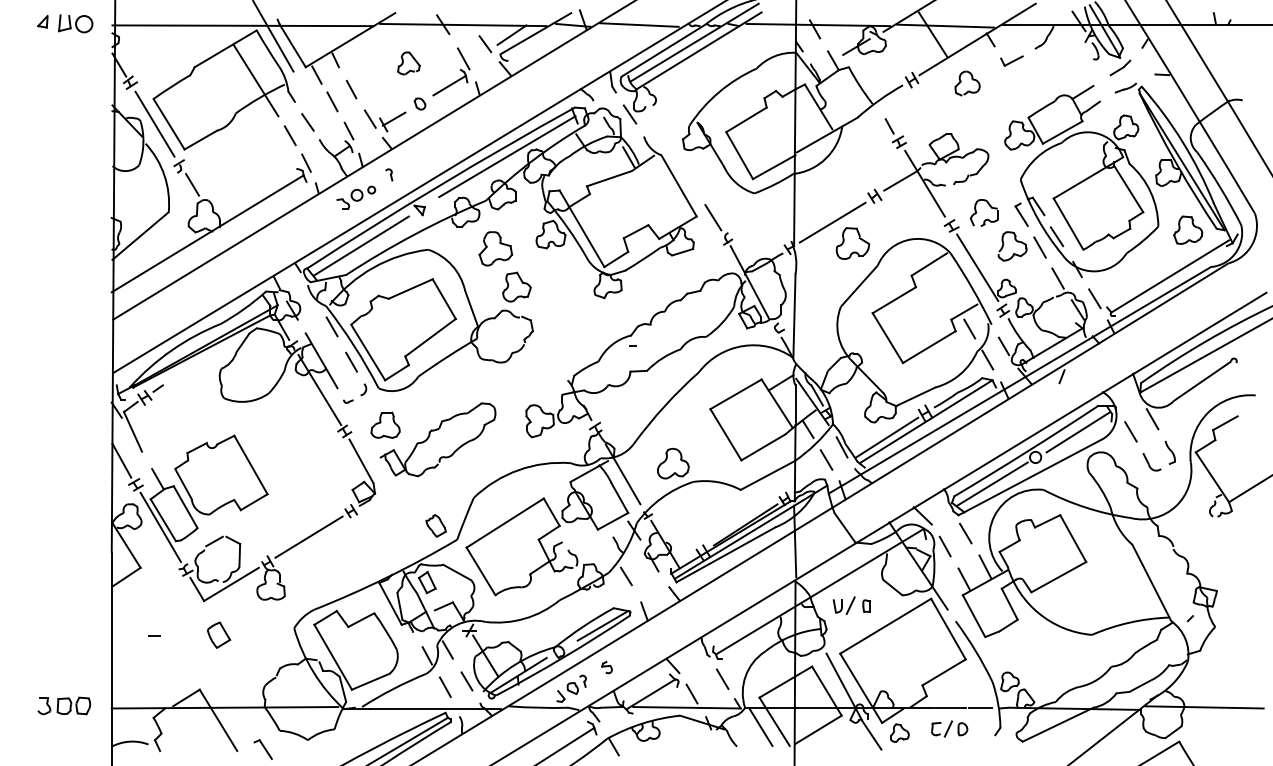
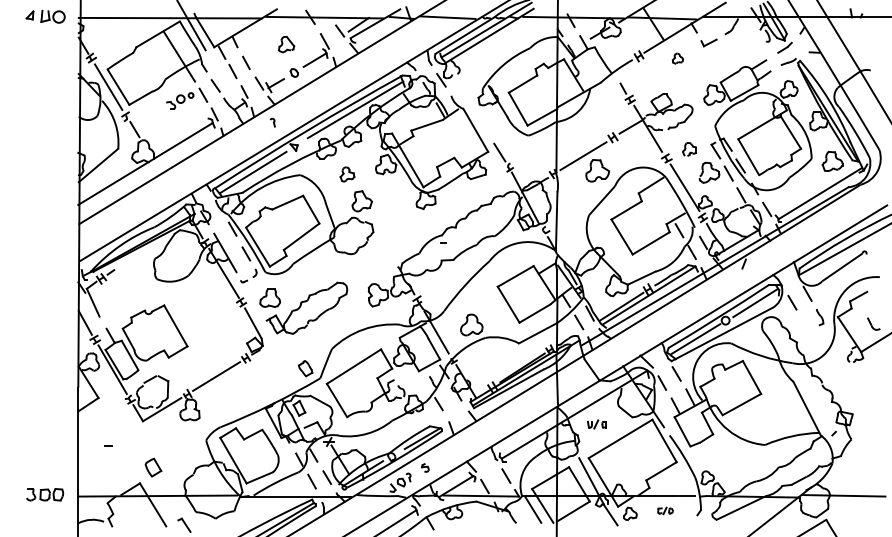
part: (967, 83) -> (677, 58), size x0.6
part: (356, 197) -> (180, 100), moved
part: (983, 212) -> (689, 149), size x0.7
part: (495, 248) -> (347, 174), size x0.6
part: (1151, 462) -> (873, 324), moved
part: (851, 605) -> (596, 424), size x0.7
part: (219, 634) -> (153, 467), moved
part: (949, 728) -> (665, 510), size x0.6

